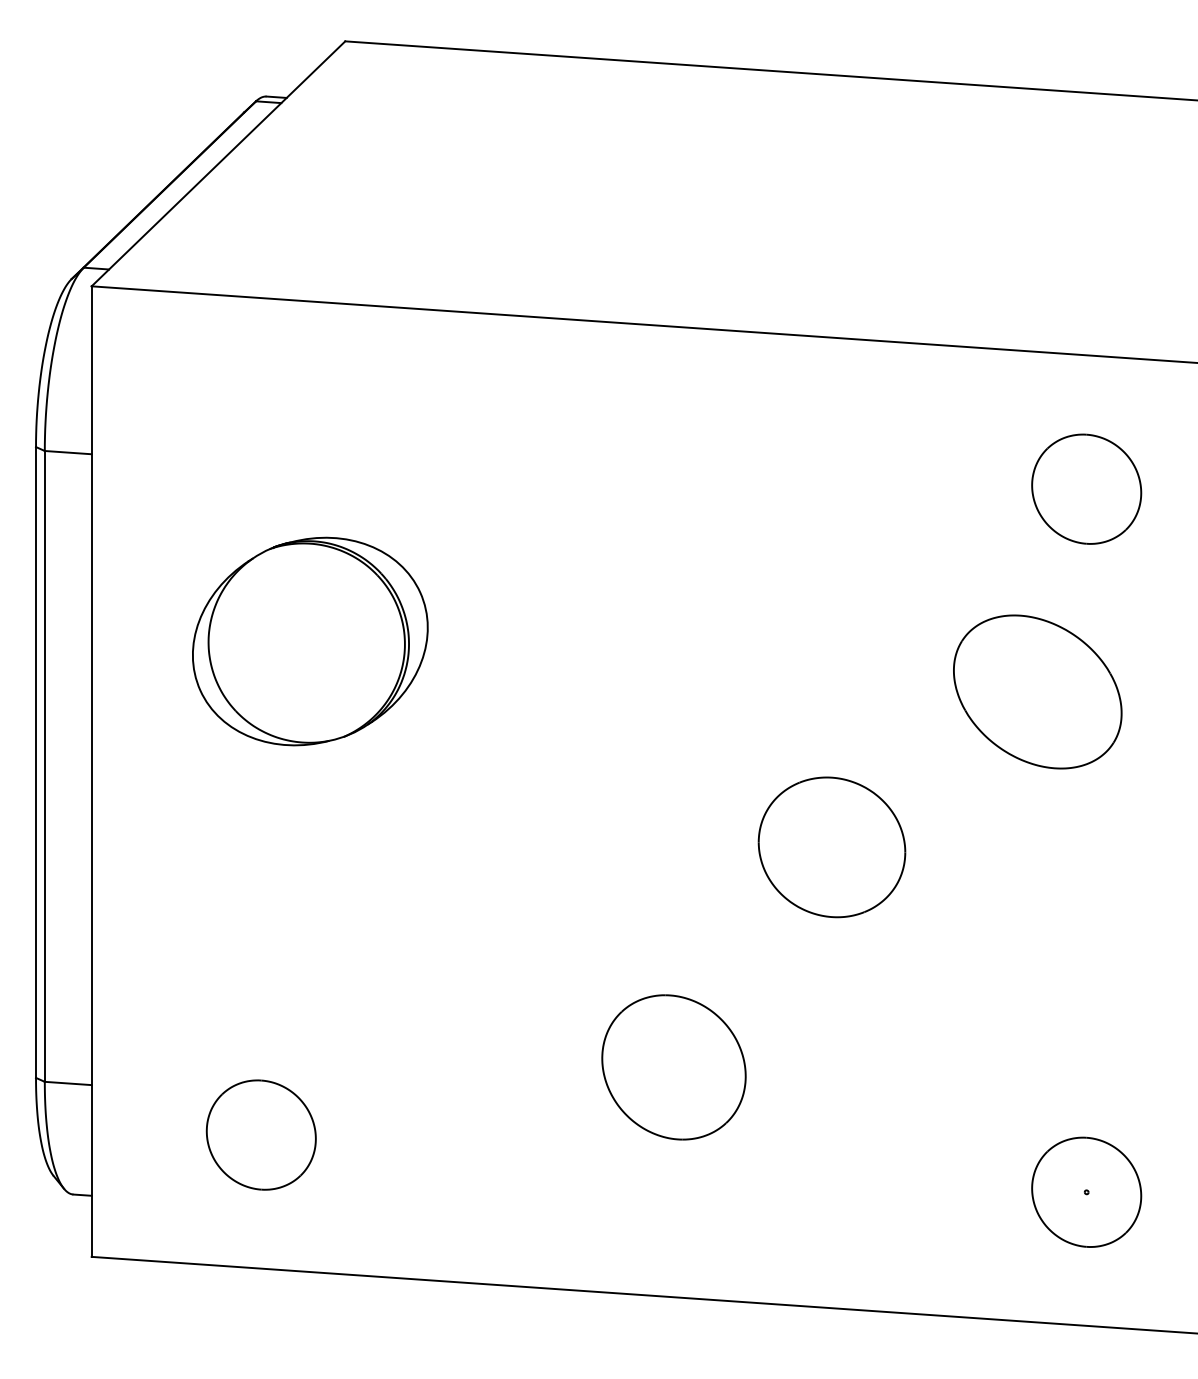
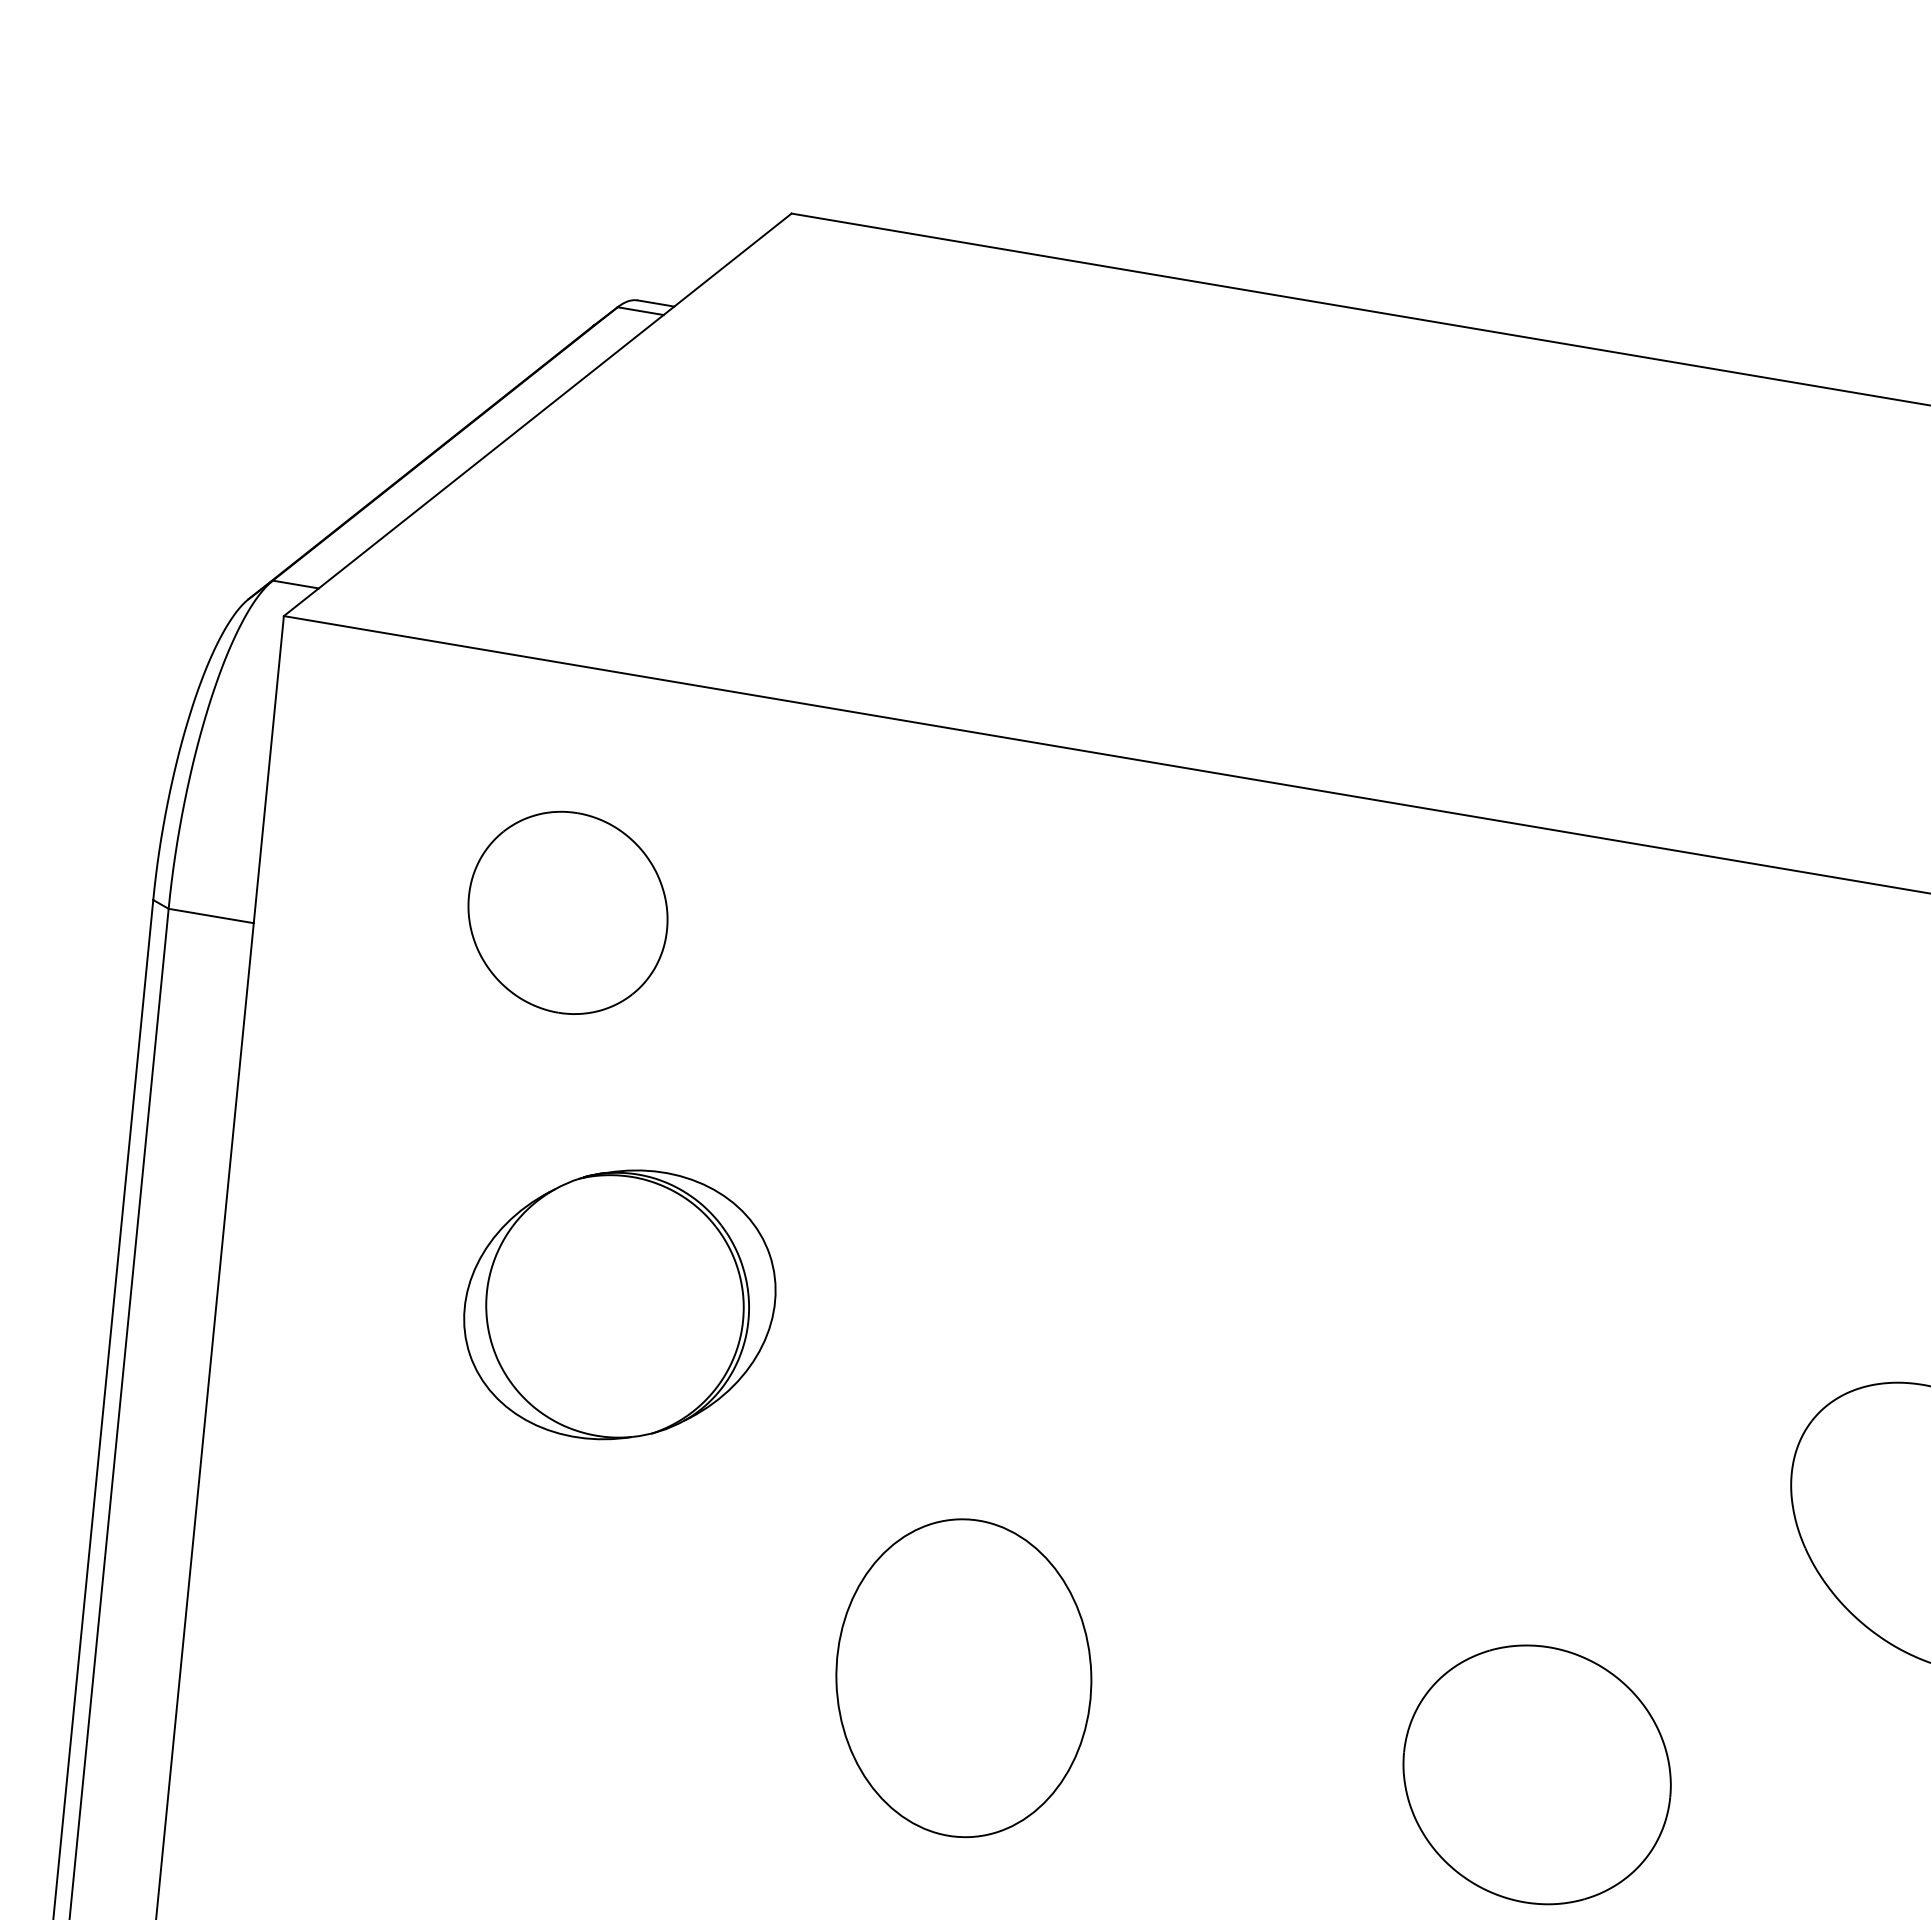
part: (260, 431) -> (566, 911), added
part: (309, 641) -> (618, 1304), size x0.71
part: (515, 825) -> (962, 1678), added

